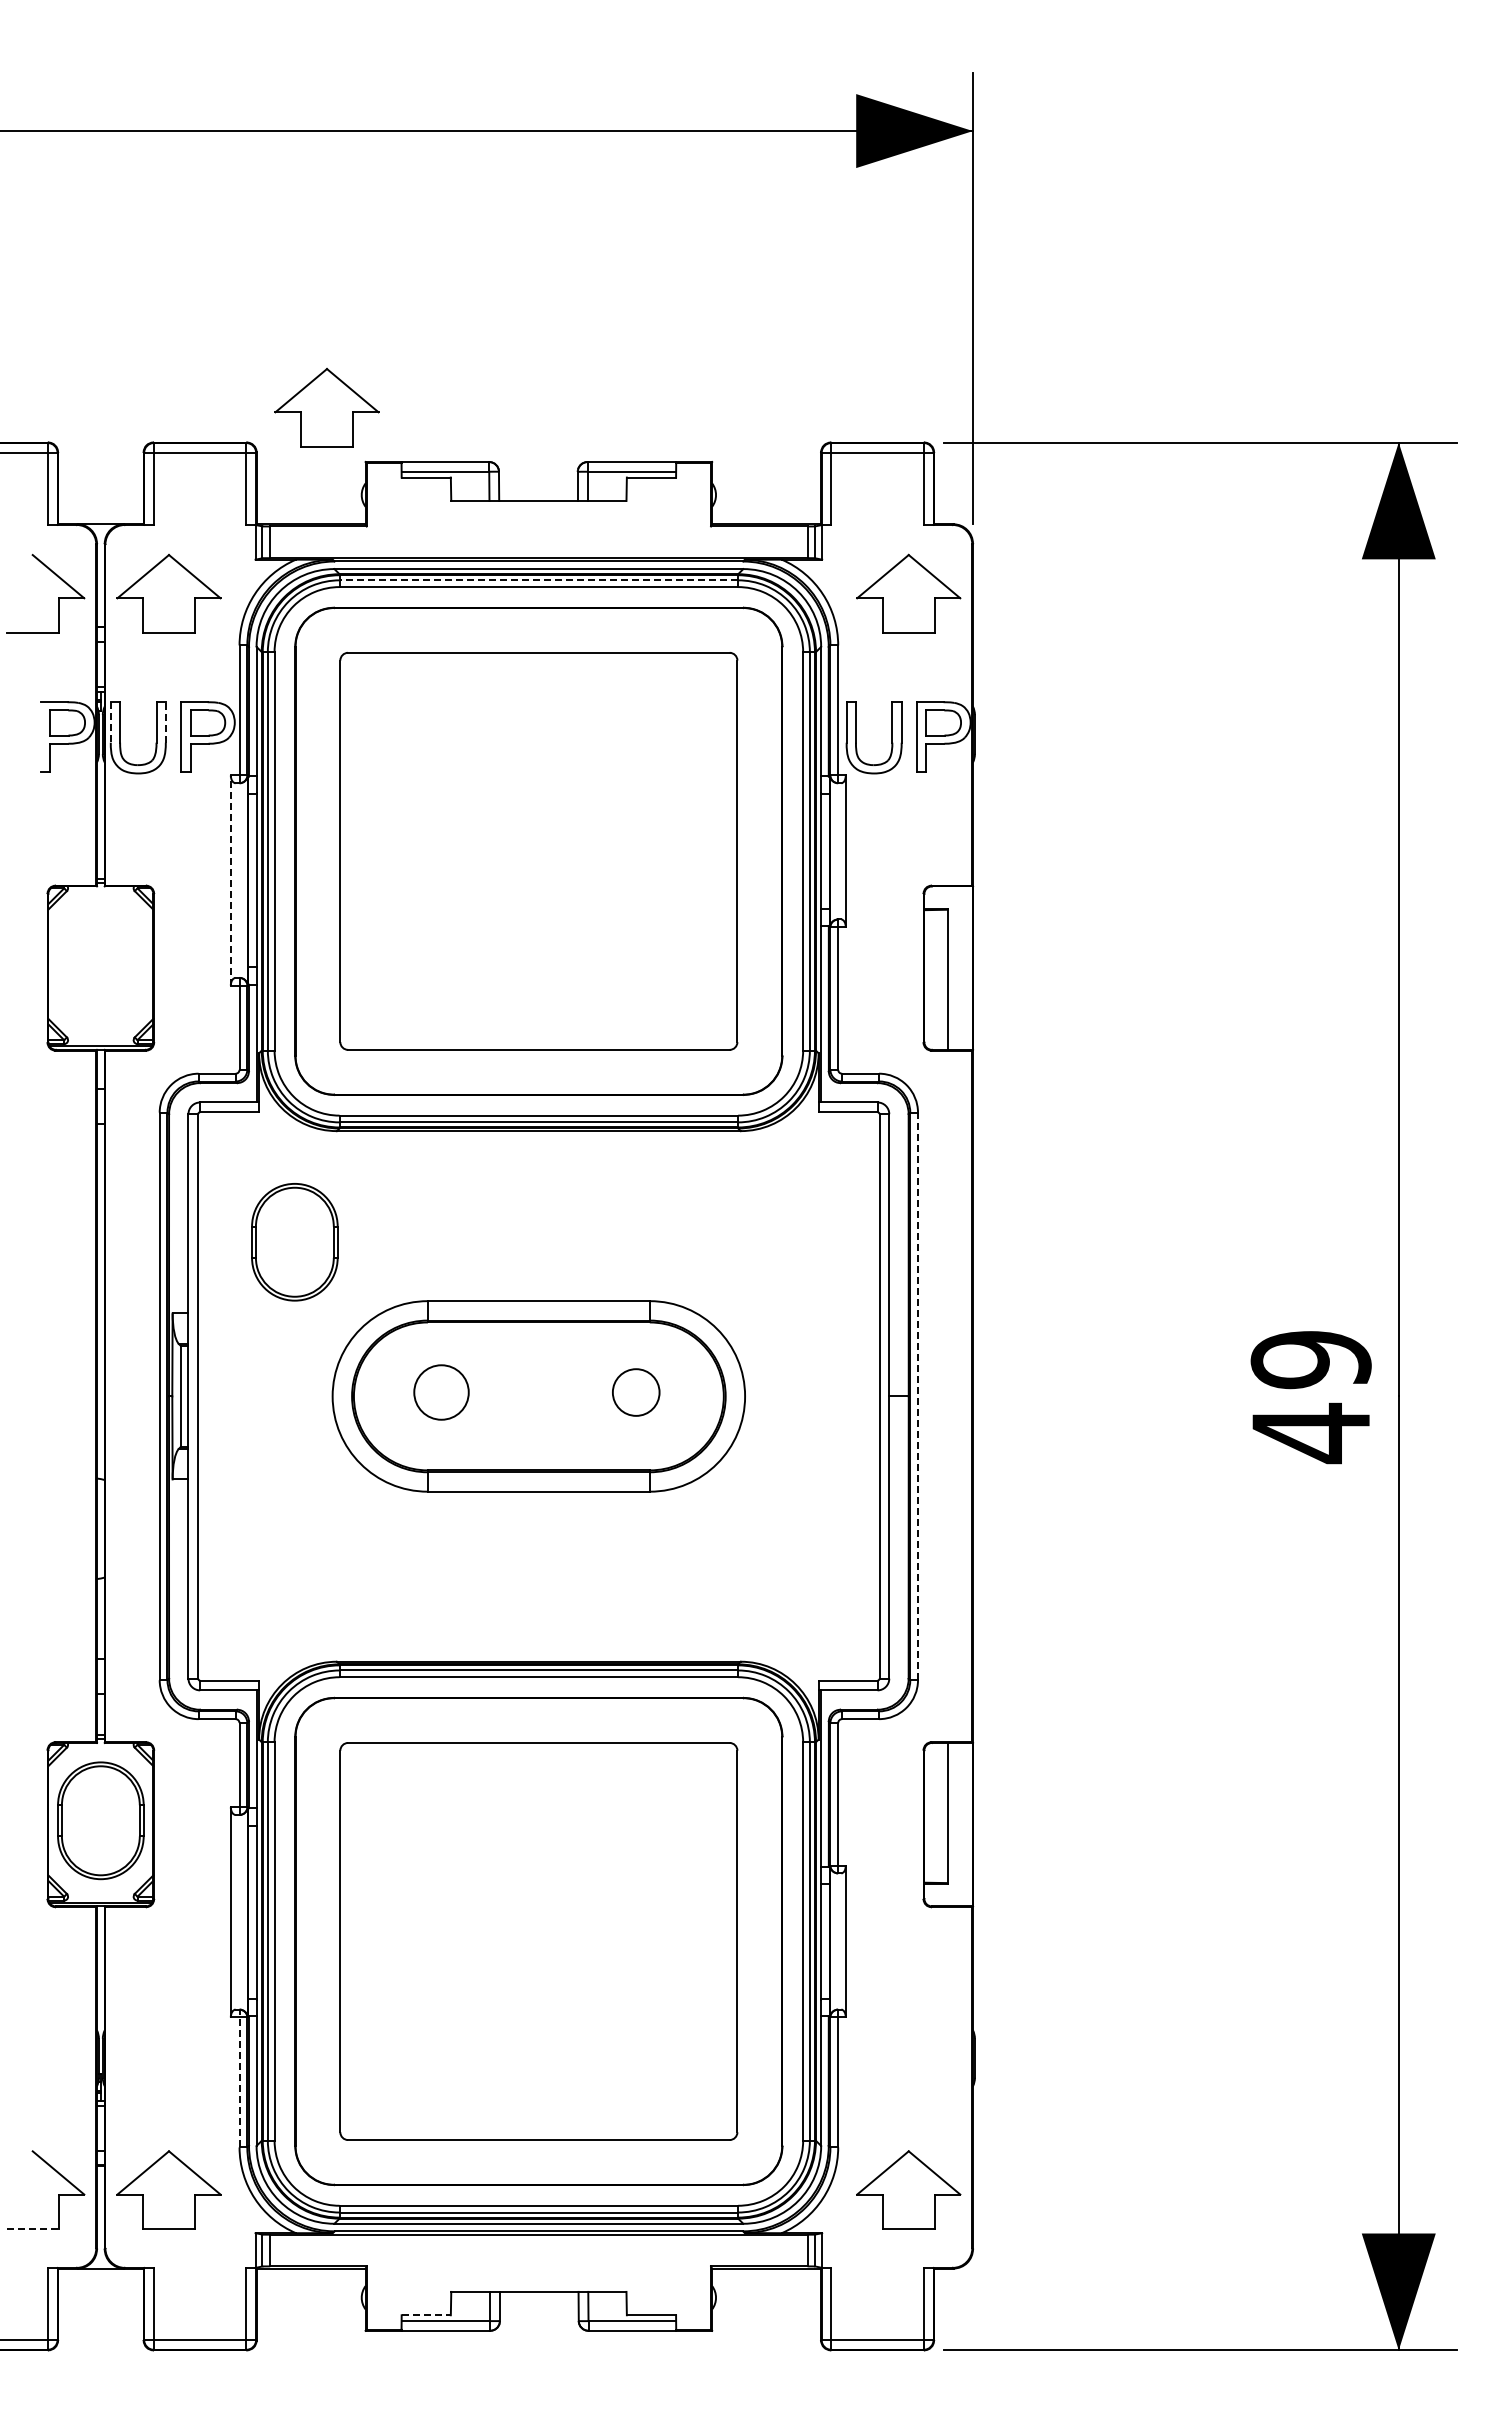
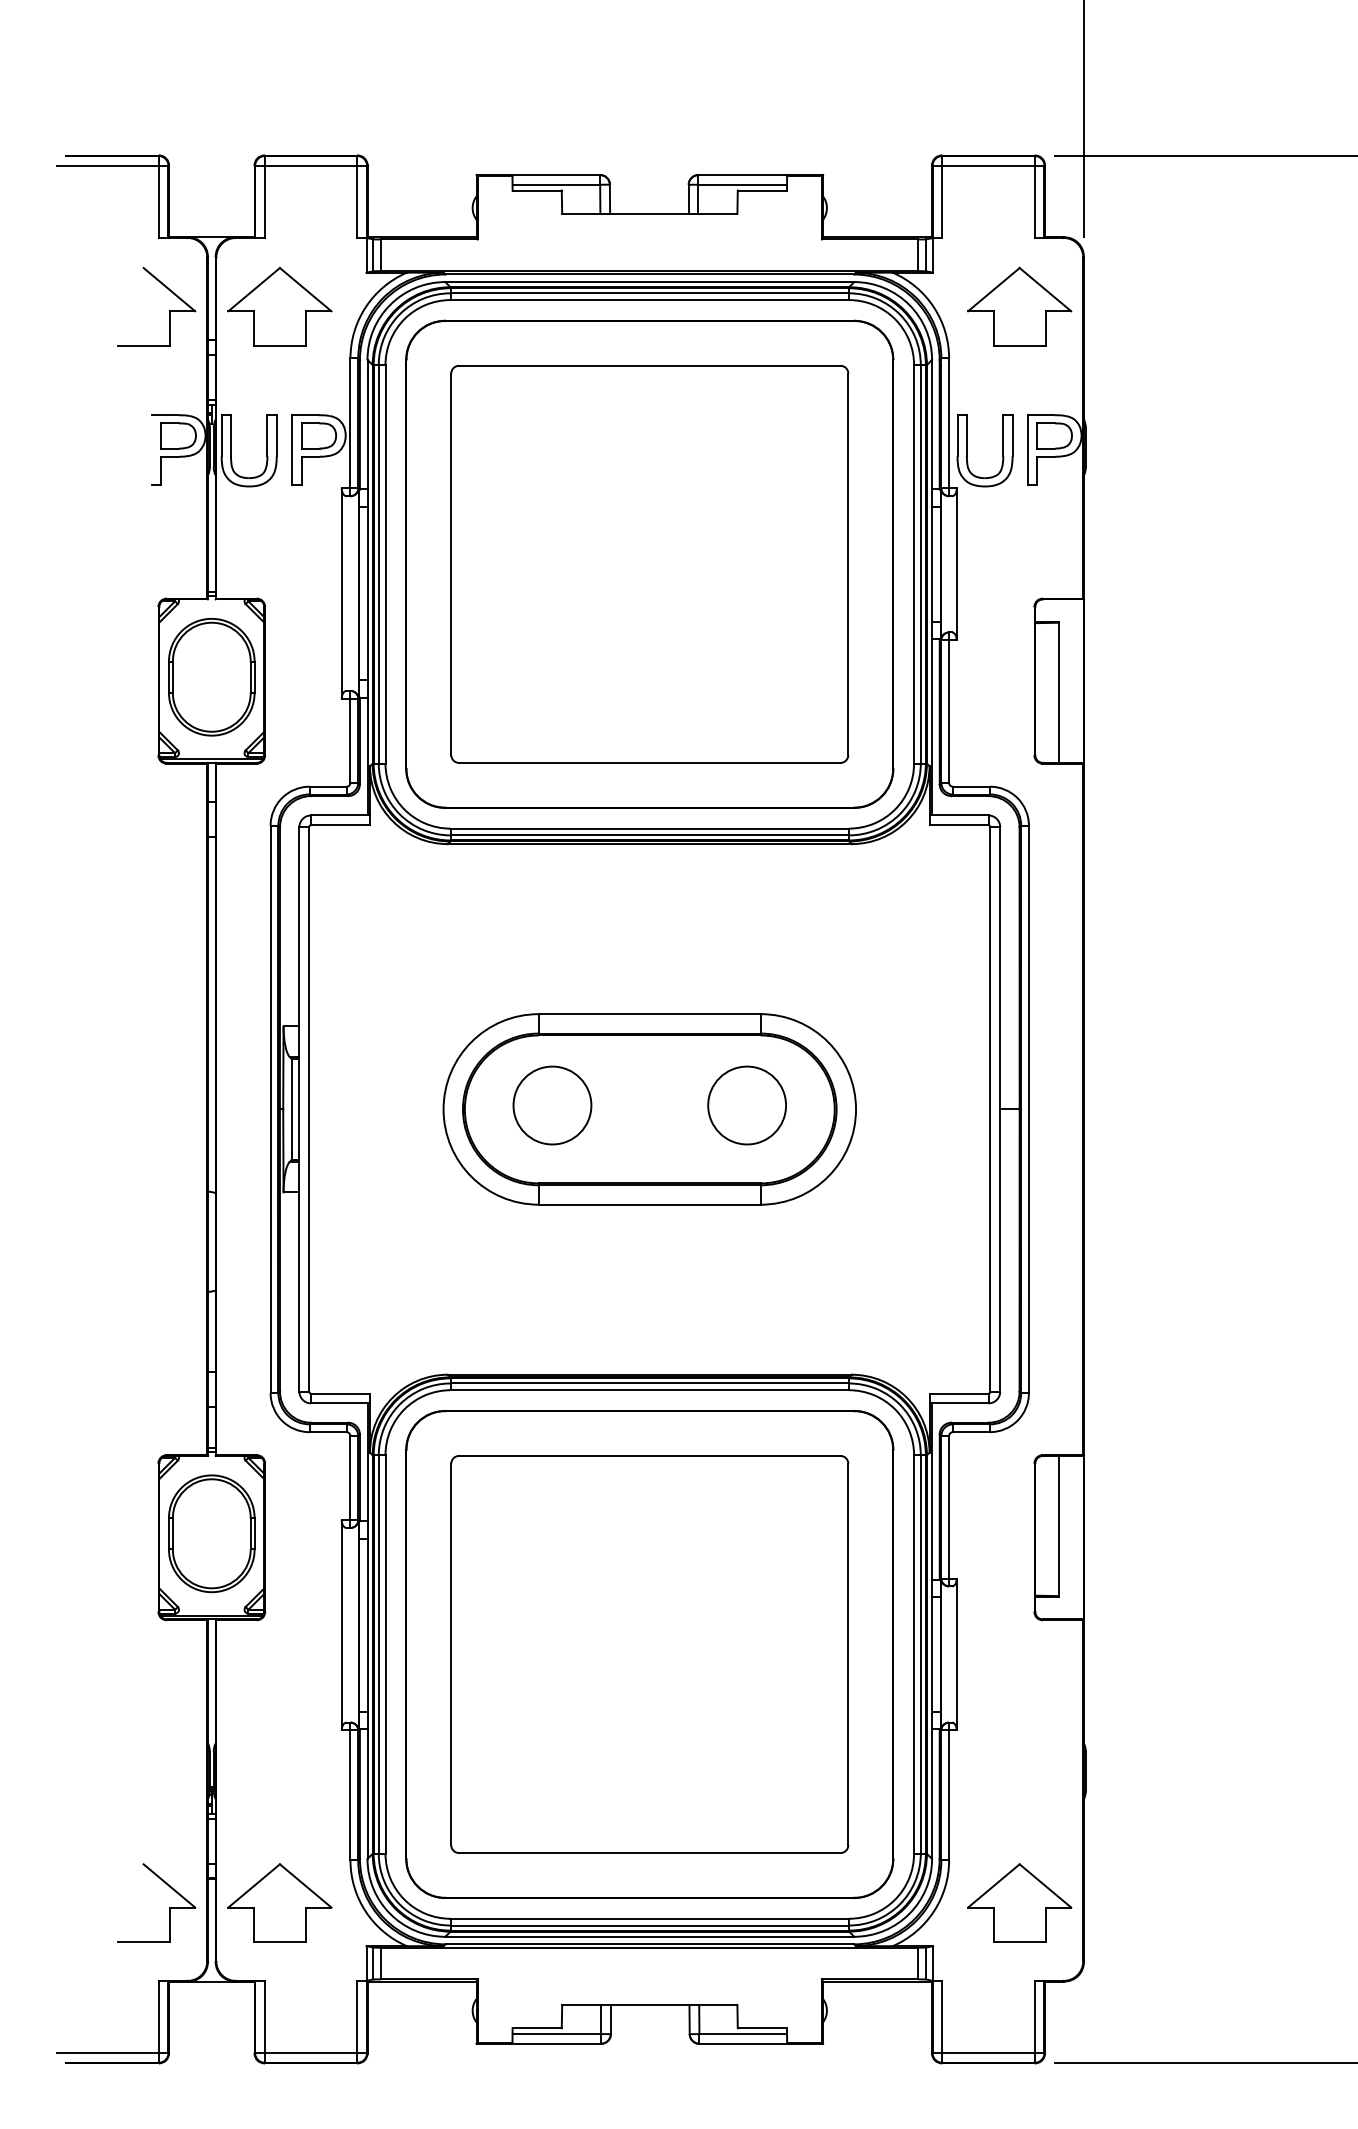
part: (326, 407) -> (437, 120), removed
line: (538, 580) -> (649, 293), dashed -> solid
line: (165, 721) -> (276, 434), dashed -> solid
line: (110, 722) -> (221, 435), dashed -> solid
line: (230, 880) -> (341, 593), dashed -> solid
part: (294, 1242) -> (211, 677), moved
circle: (441, 1392) -> (552, 1105), size x1.43
circle: (636, 1392) -> (747, 1105), size x1.67
line: (918, 1396) -> (1029, 1109), dashed -> solid
line: (239, 2078) -> (350, 1791), dashed -> solid
line: (32, 2229) -> (143, 1942), dashed -> solid
line: (426, 2315) -> (537, 2028), dashed -> solid

